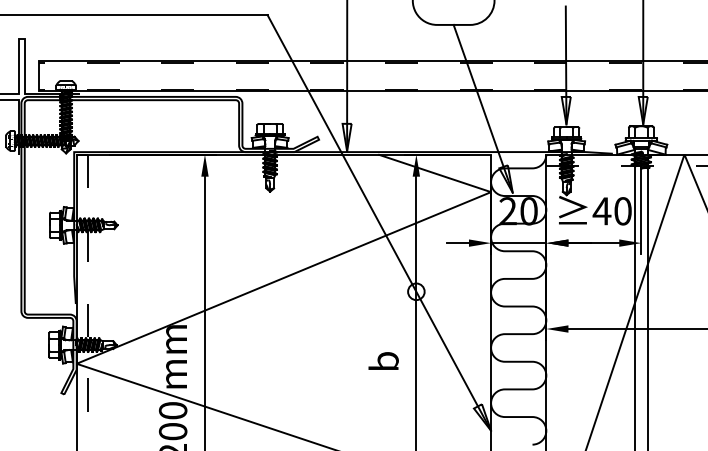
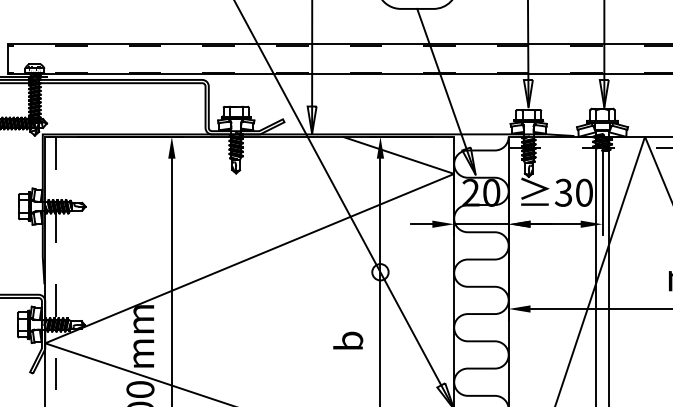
text: (601, 211) -> (563, 193), 40 -> 30

